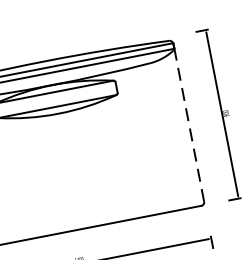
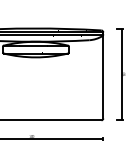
line: (189, 124) -> (103, 76), dashed -> solid

